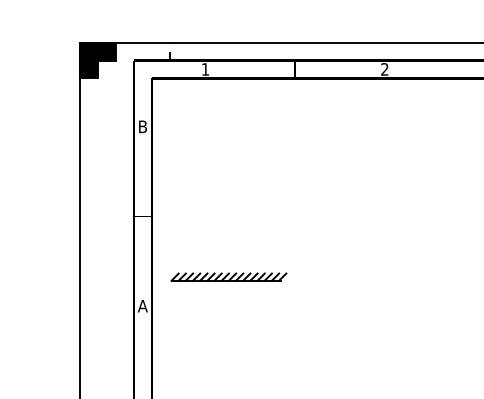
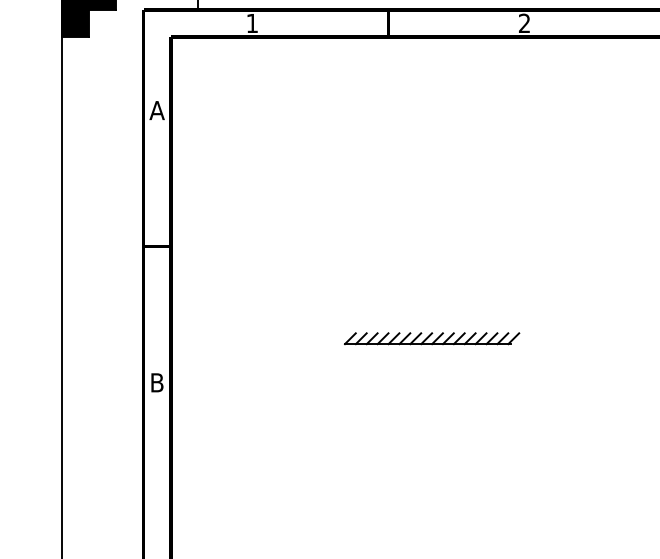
text: (142, 126) -> (156, 110), B -> A
part: (228, 276) -> (431, 337), moved
text: (142, 306) -> (156, 383), A -> B

